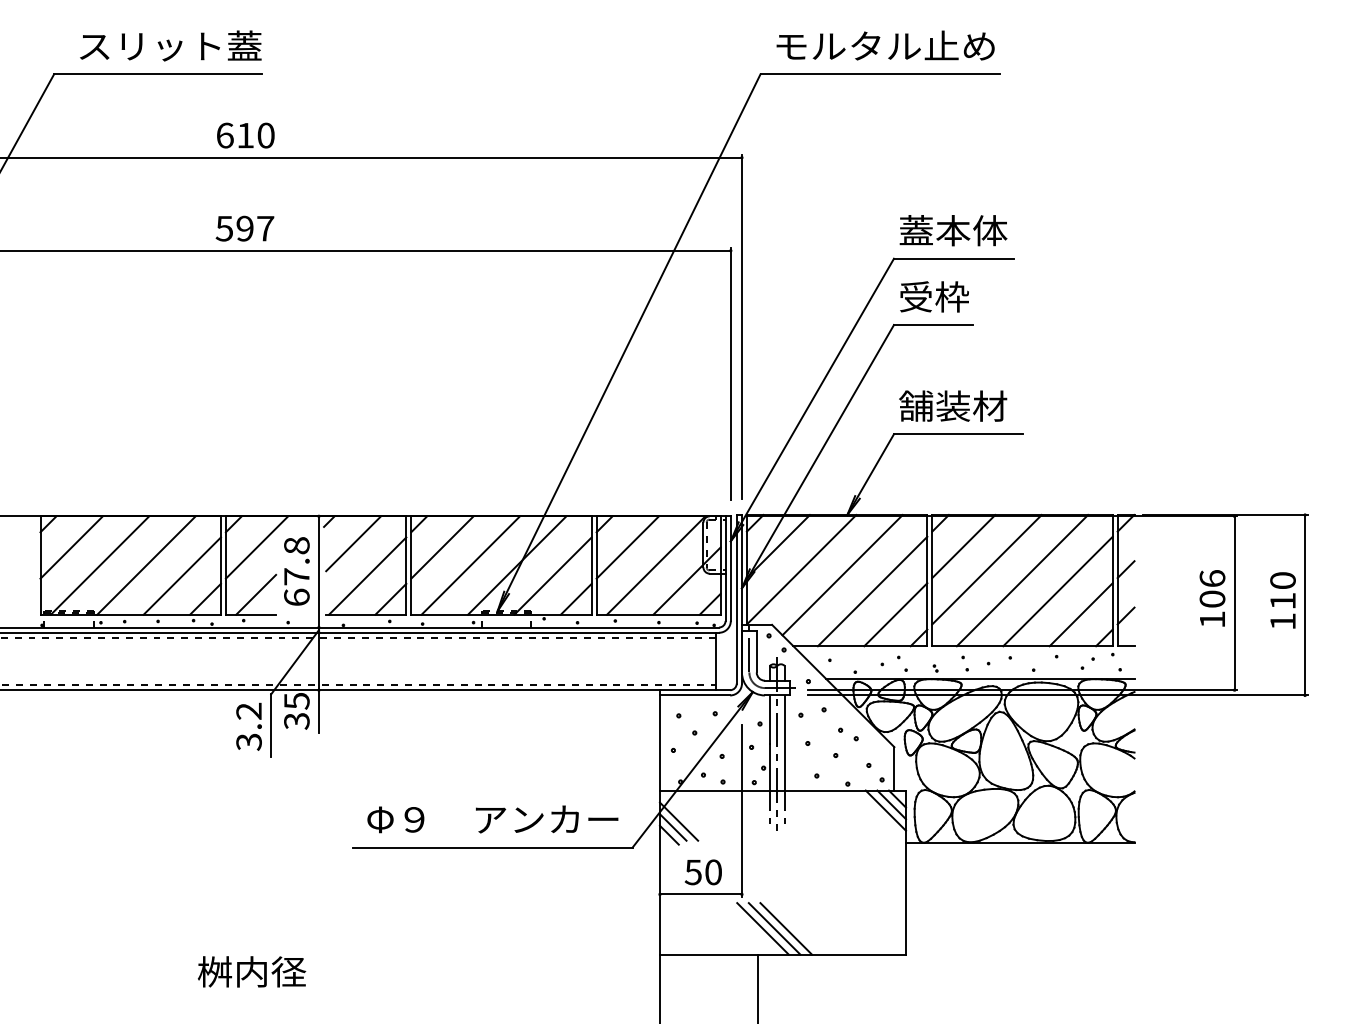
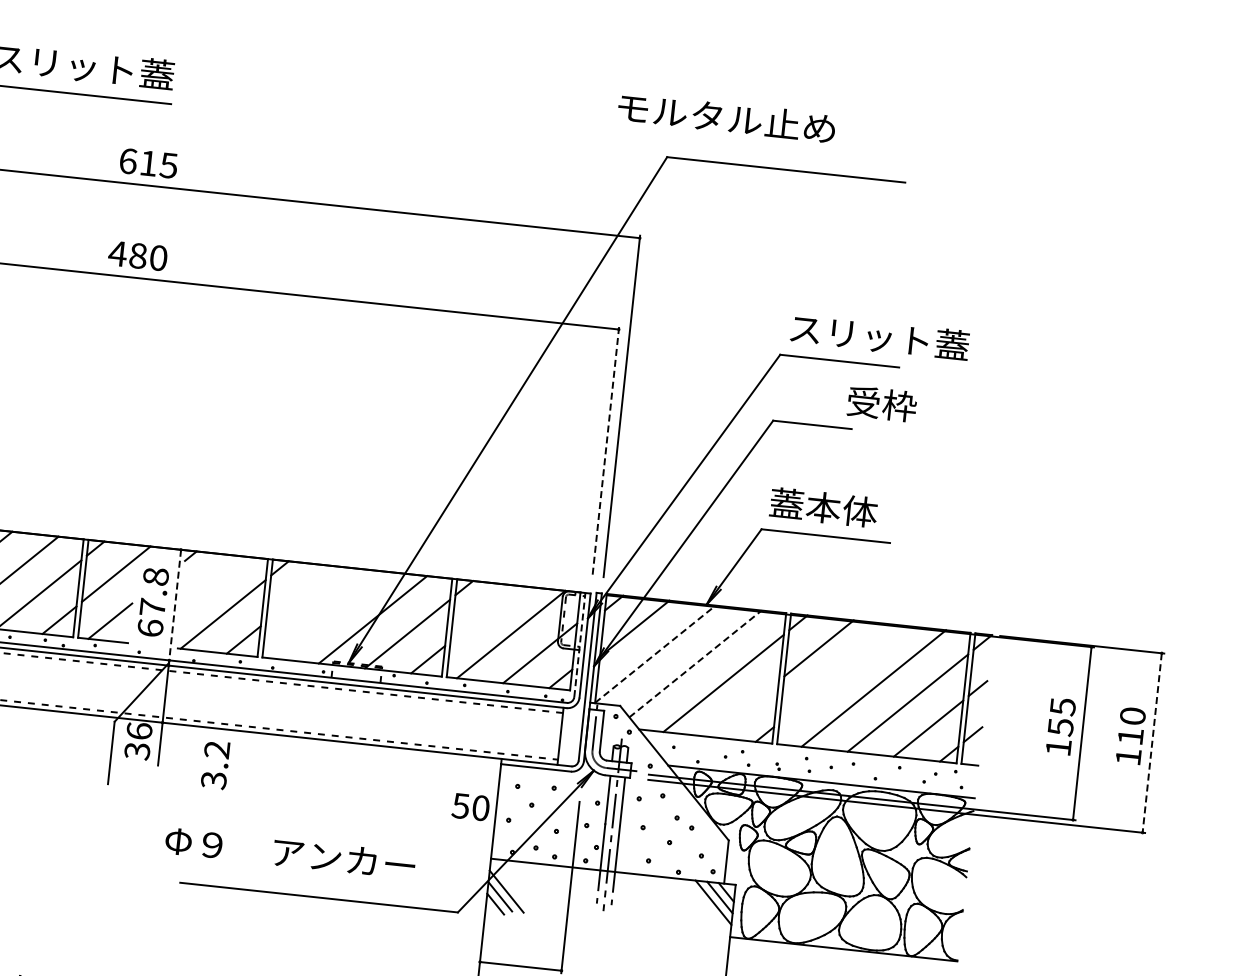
text: (885, 45) -> (726, 117), moved
text: (265, 135) -> (168, 165), 610 -> 615
text: (244, 228) -> (137, 255), 597 -> 480
text: (989, 230) -> (878, 336), 蓋本体 -> スリット蓋
text: (934, 296) -> (882, 403), moved
line: (730, 374) -> (605, 452), solid -> dashed
text: (953, 405) -> (823, 507), 舗装材 -> 蓋本体
line: (353, 543) -> (212, 580), removed
line: (442, 547) -> (300, 593), removed
line: (627, 547) -> (484, 613), removed
line: (470, 565) -> (326, 614), removed
line: (725, 568) -> (579, 644), solid -> dashed
line: (801, 569) -> (655, 653), solid -> dashed
line: (986, 569) -> (839, 673), removed
line: (318, 571) -> (174, 604), solid -> dashed
line: (842, 574) -> (695, 663), solid -> dashed
text: (1212, 589) -> (1061, 717), 106 -> 155
line: (1305, 605) -> (1152, 743), solid -> dashed
line: (895, 614) -> (743, 708), removed
text: (296, 700) -> (139, 730), 35 -> 36
text: (248, 726) -> (215, 764), moved
text: (492, 819) -> (290, 853), moved
text: (703, 872) -> (470, 807), moved

